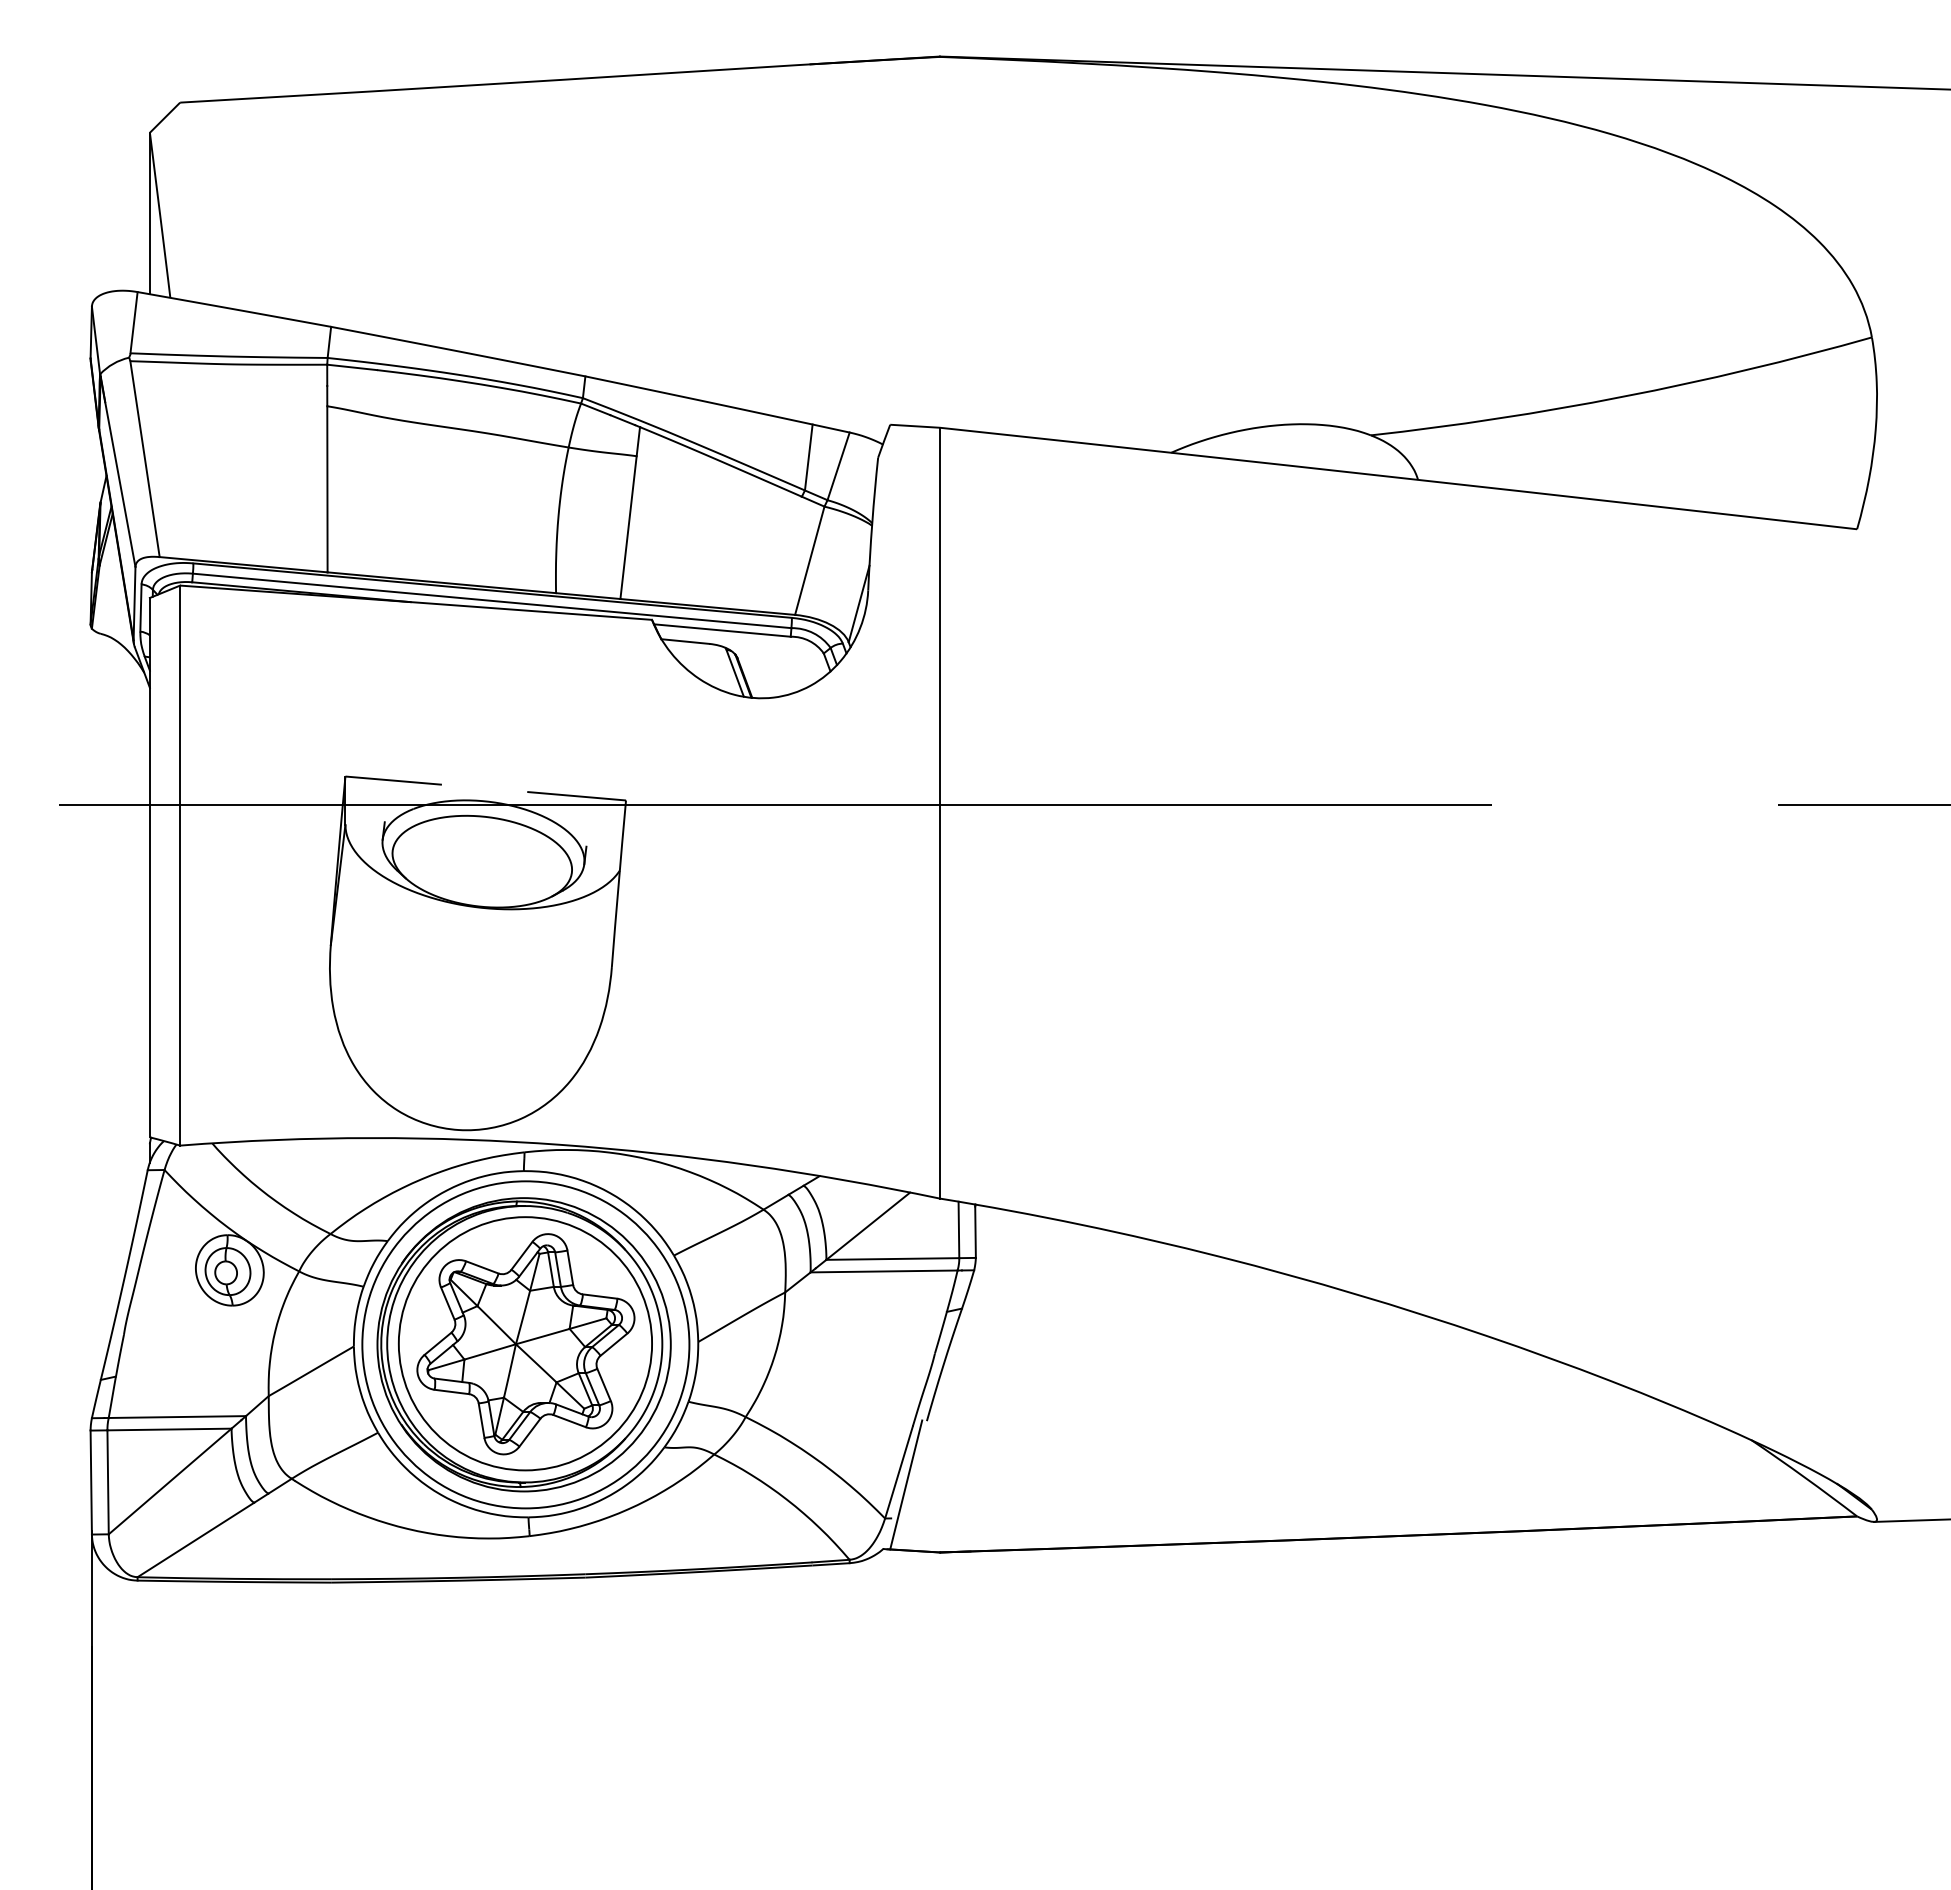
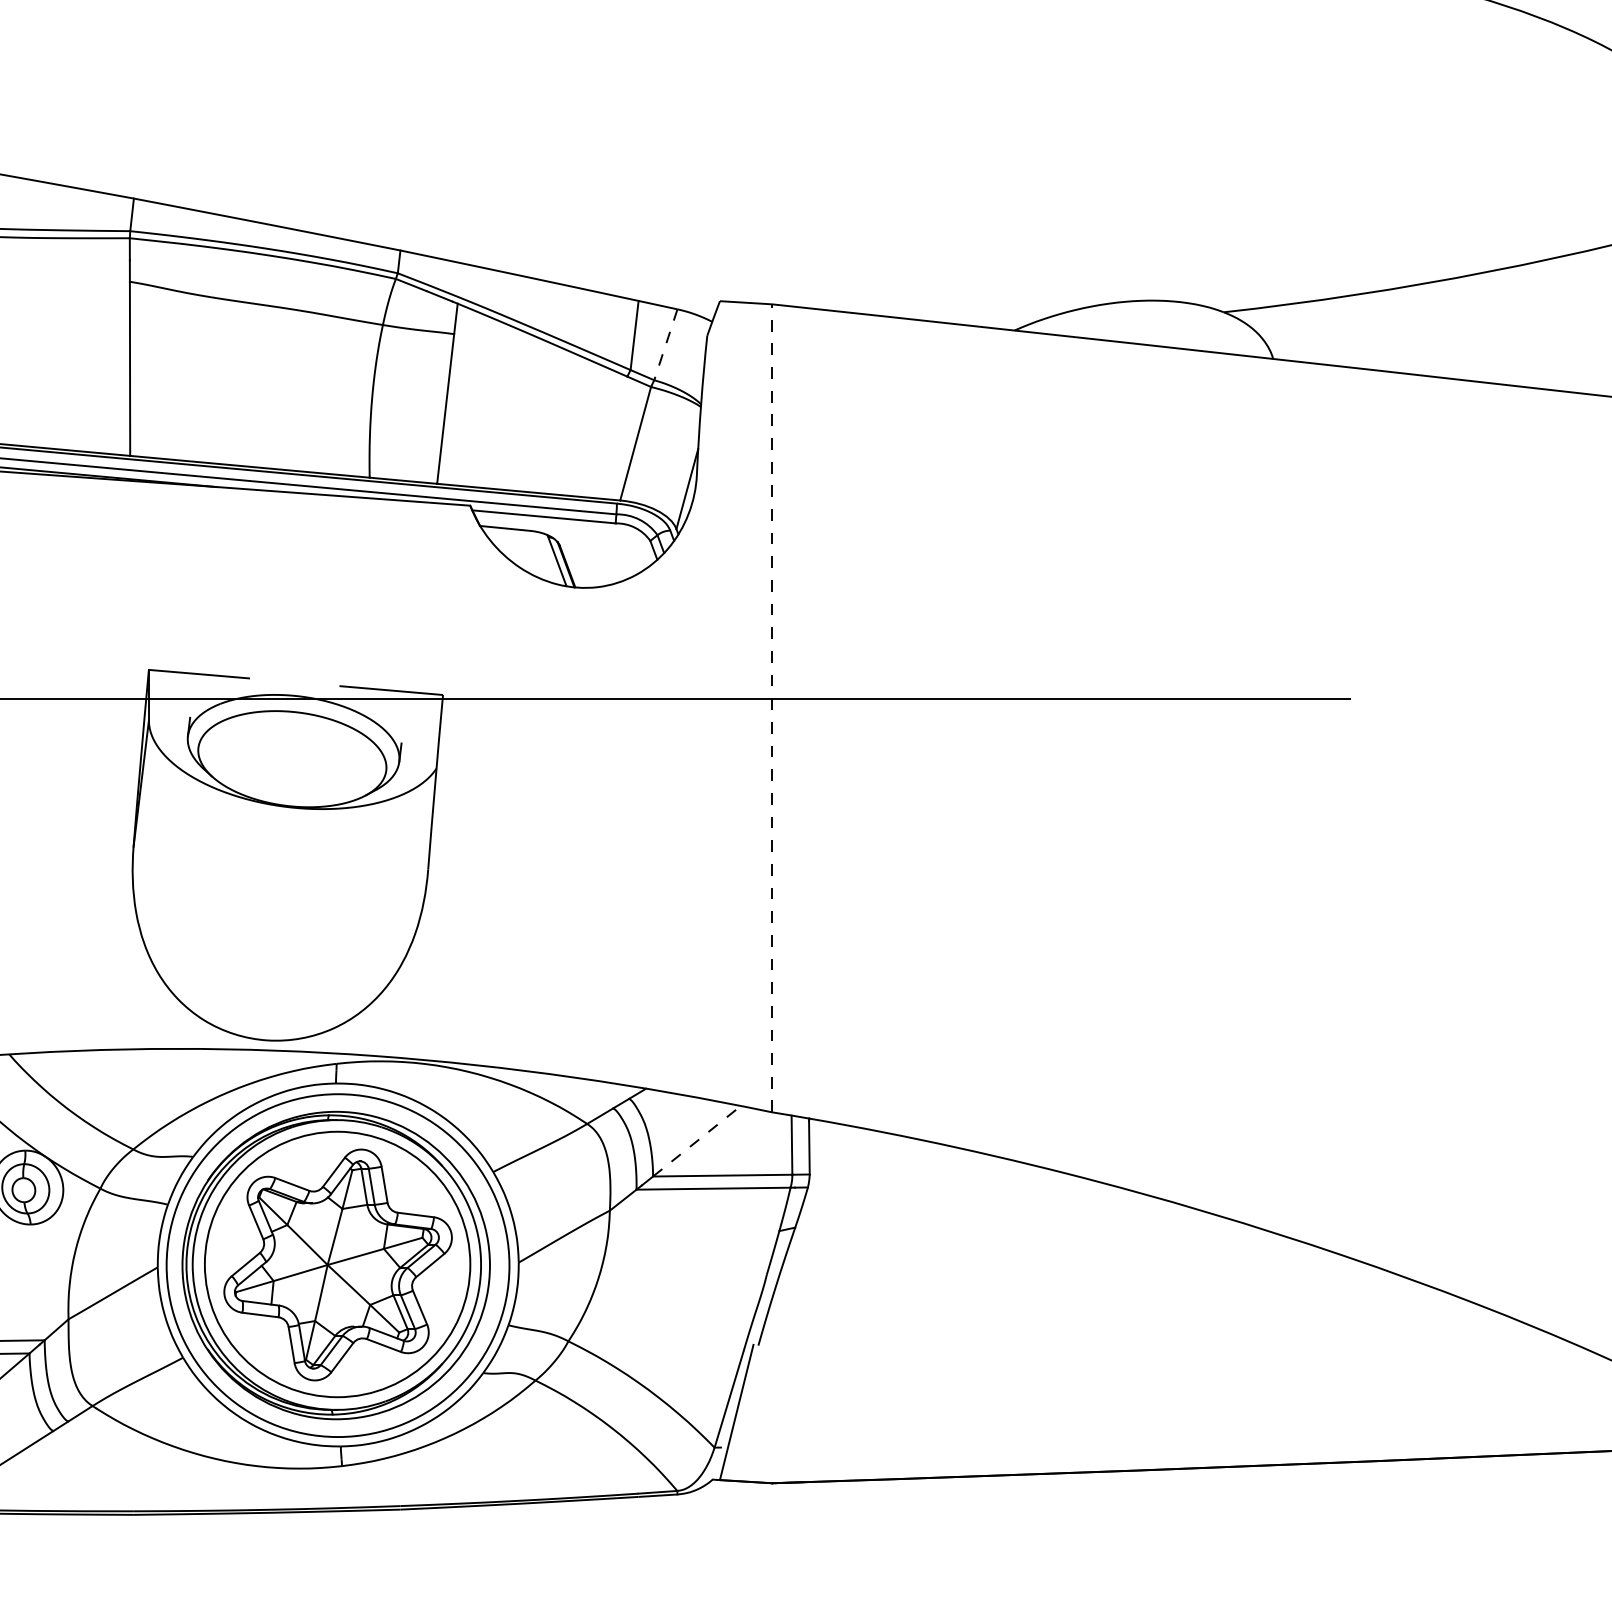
line: (838, 466) -> (665, 344), solid -> dashed
line: (939, 812) -> (771, 707), solid -> dashed
line: (868, 1226) -> (697, 1141), solid -> dashed

